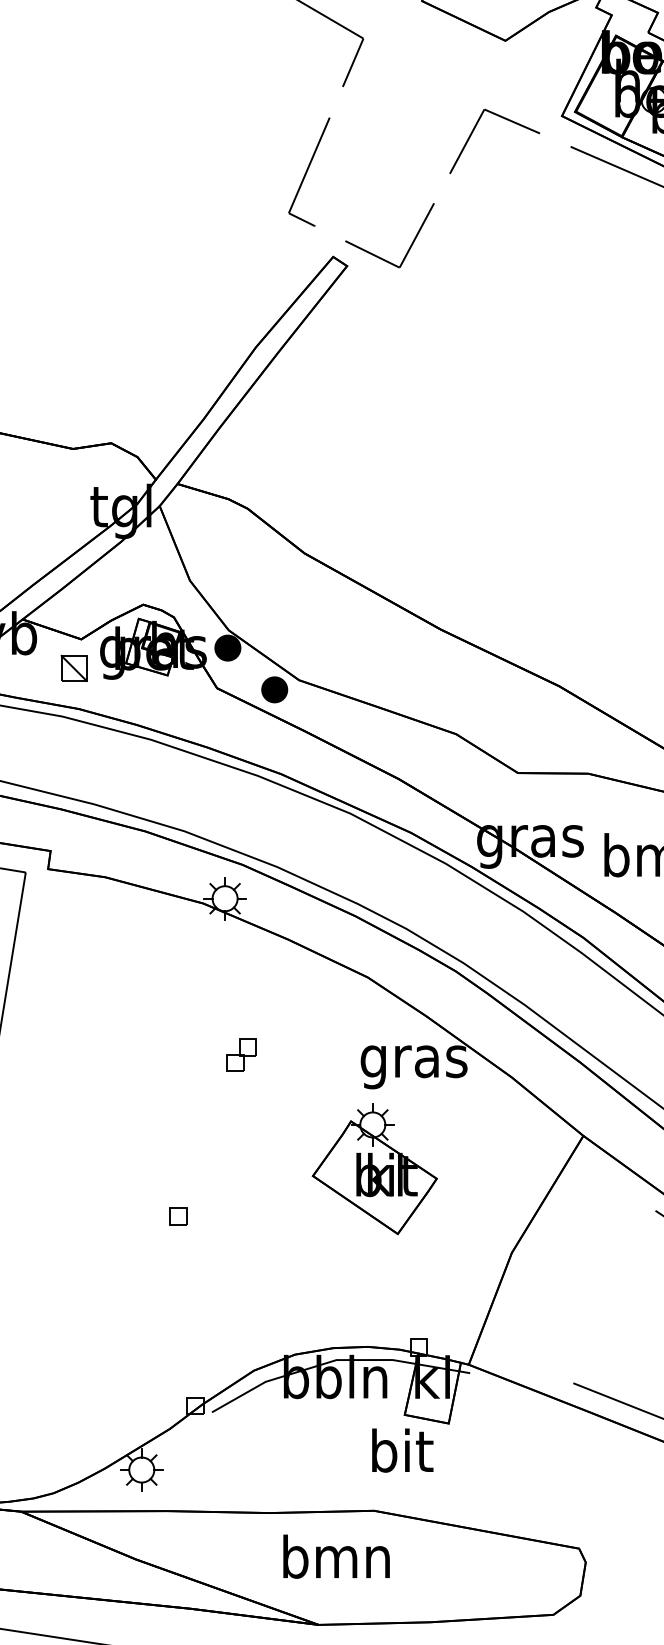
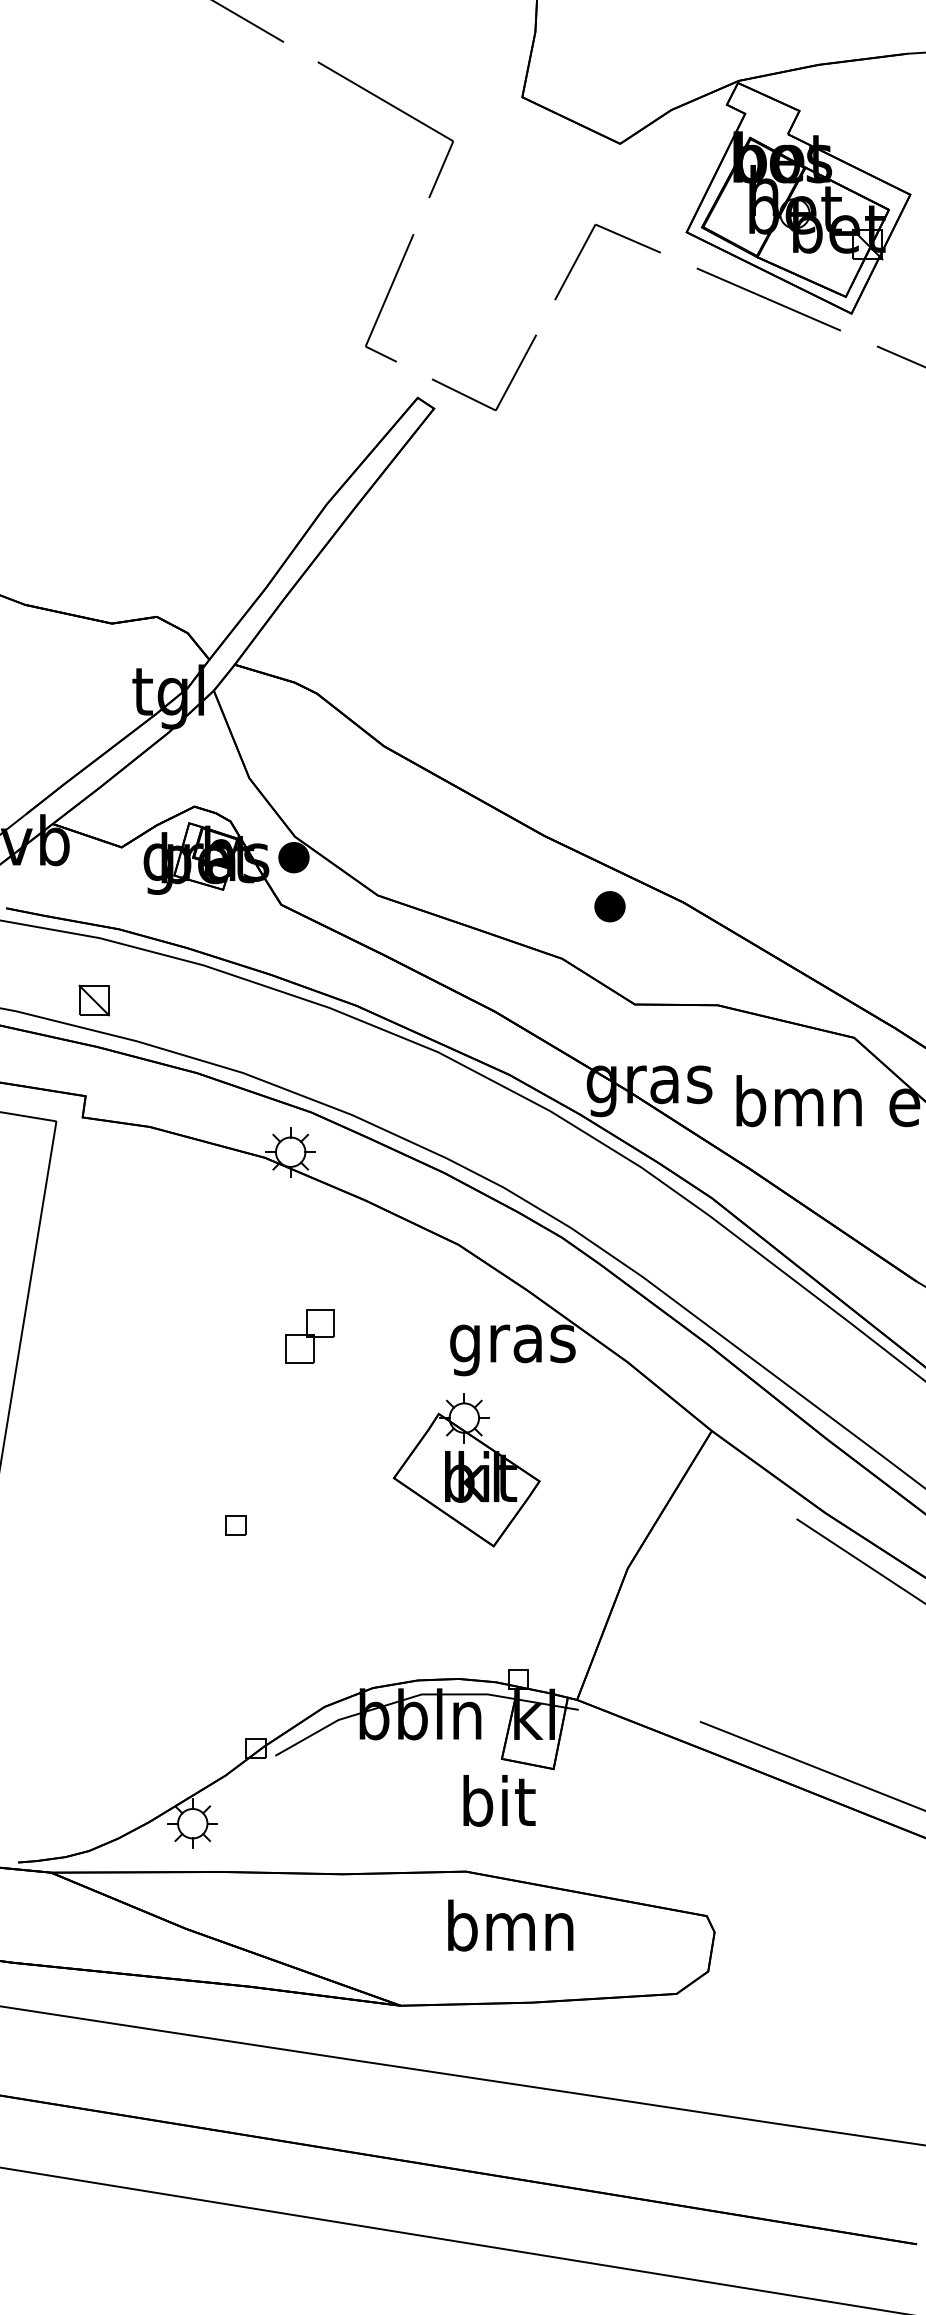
part: (74, 668) -> (94, 1000), moved
part: (274, 689) -> (609, 906), moved
part: (241, 1054) -> (310, 1335), size x1.4
text: (336, 1556) -> (510, 1925), moved

